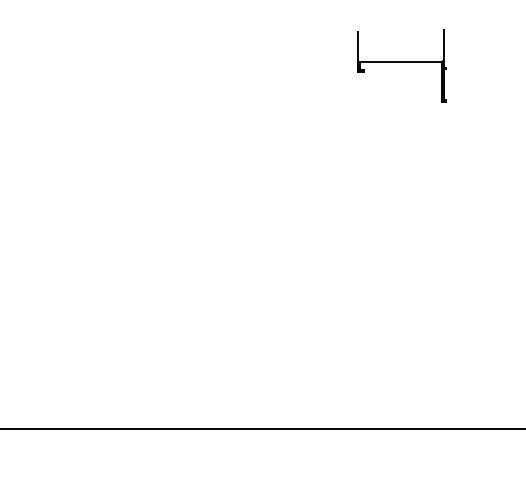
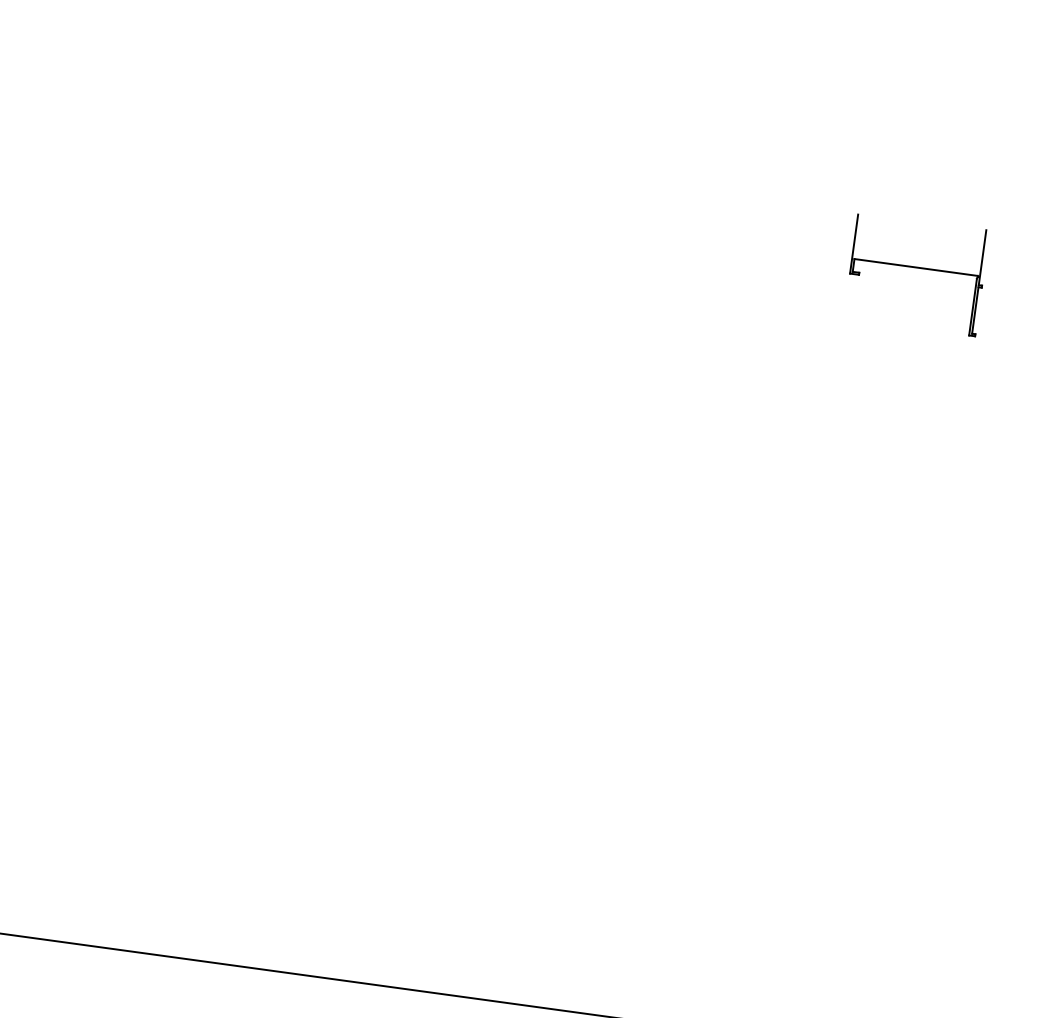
part: (401, 65) -> (915, 273), size x0.7

